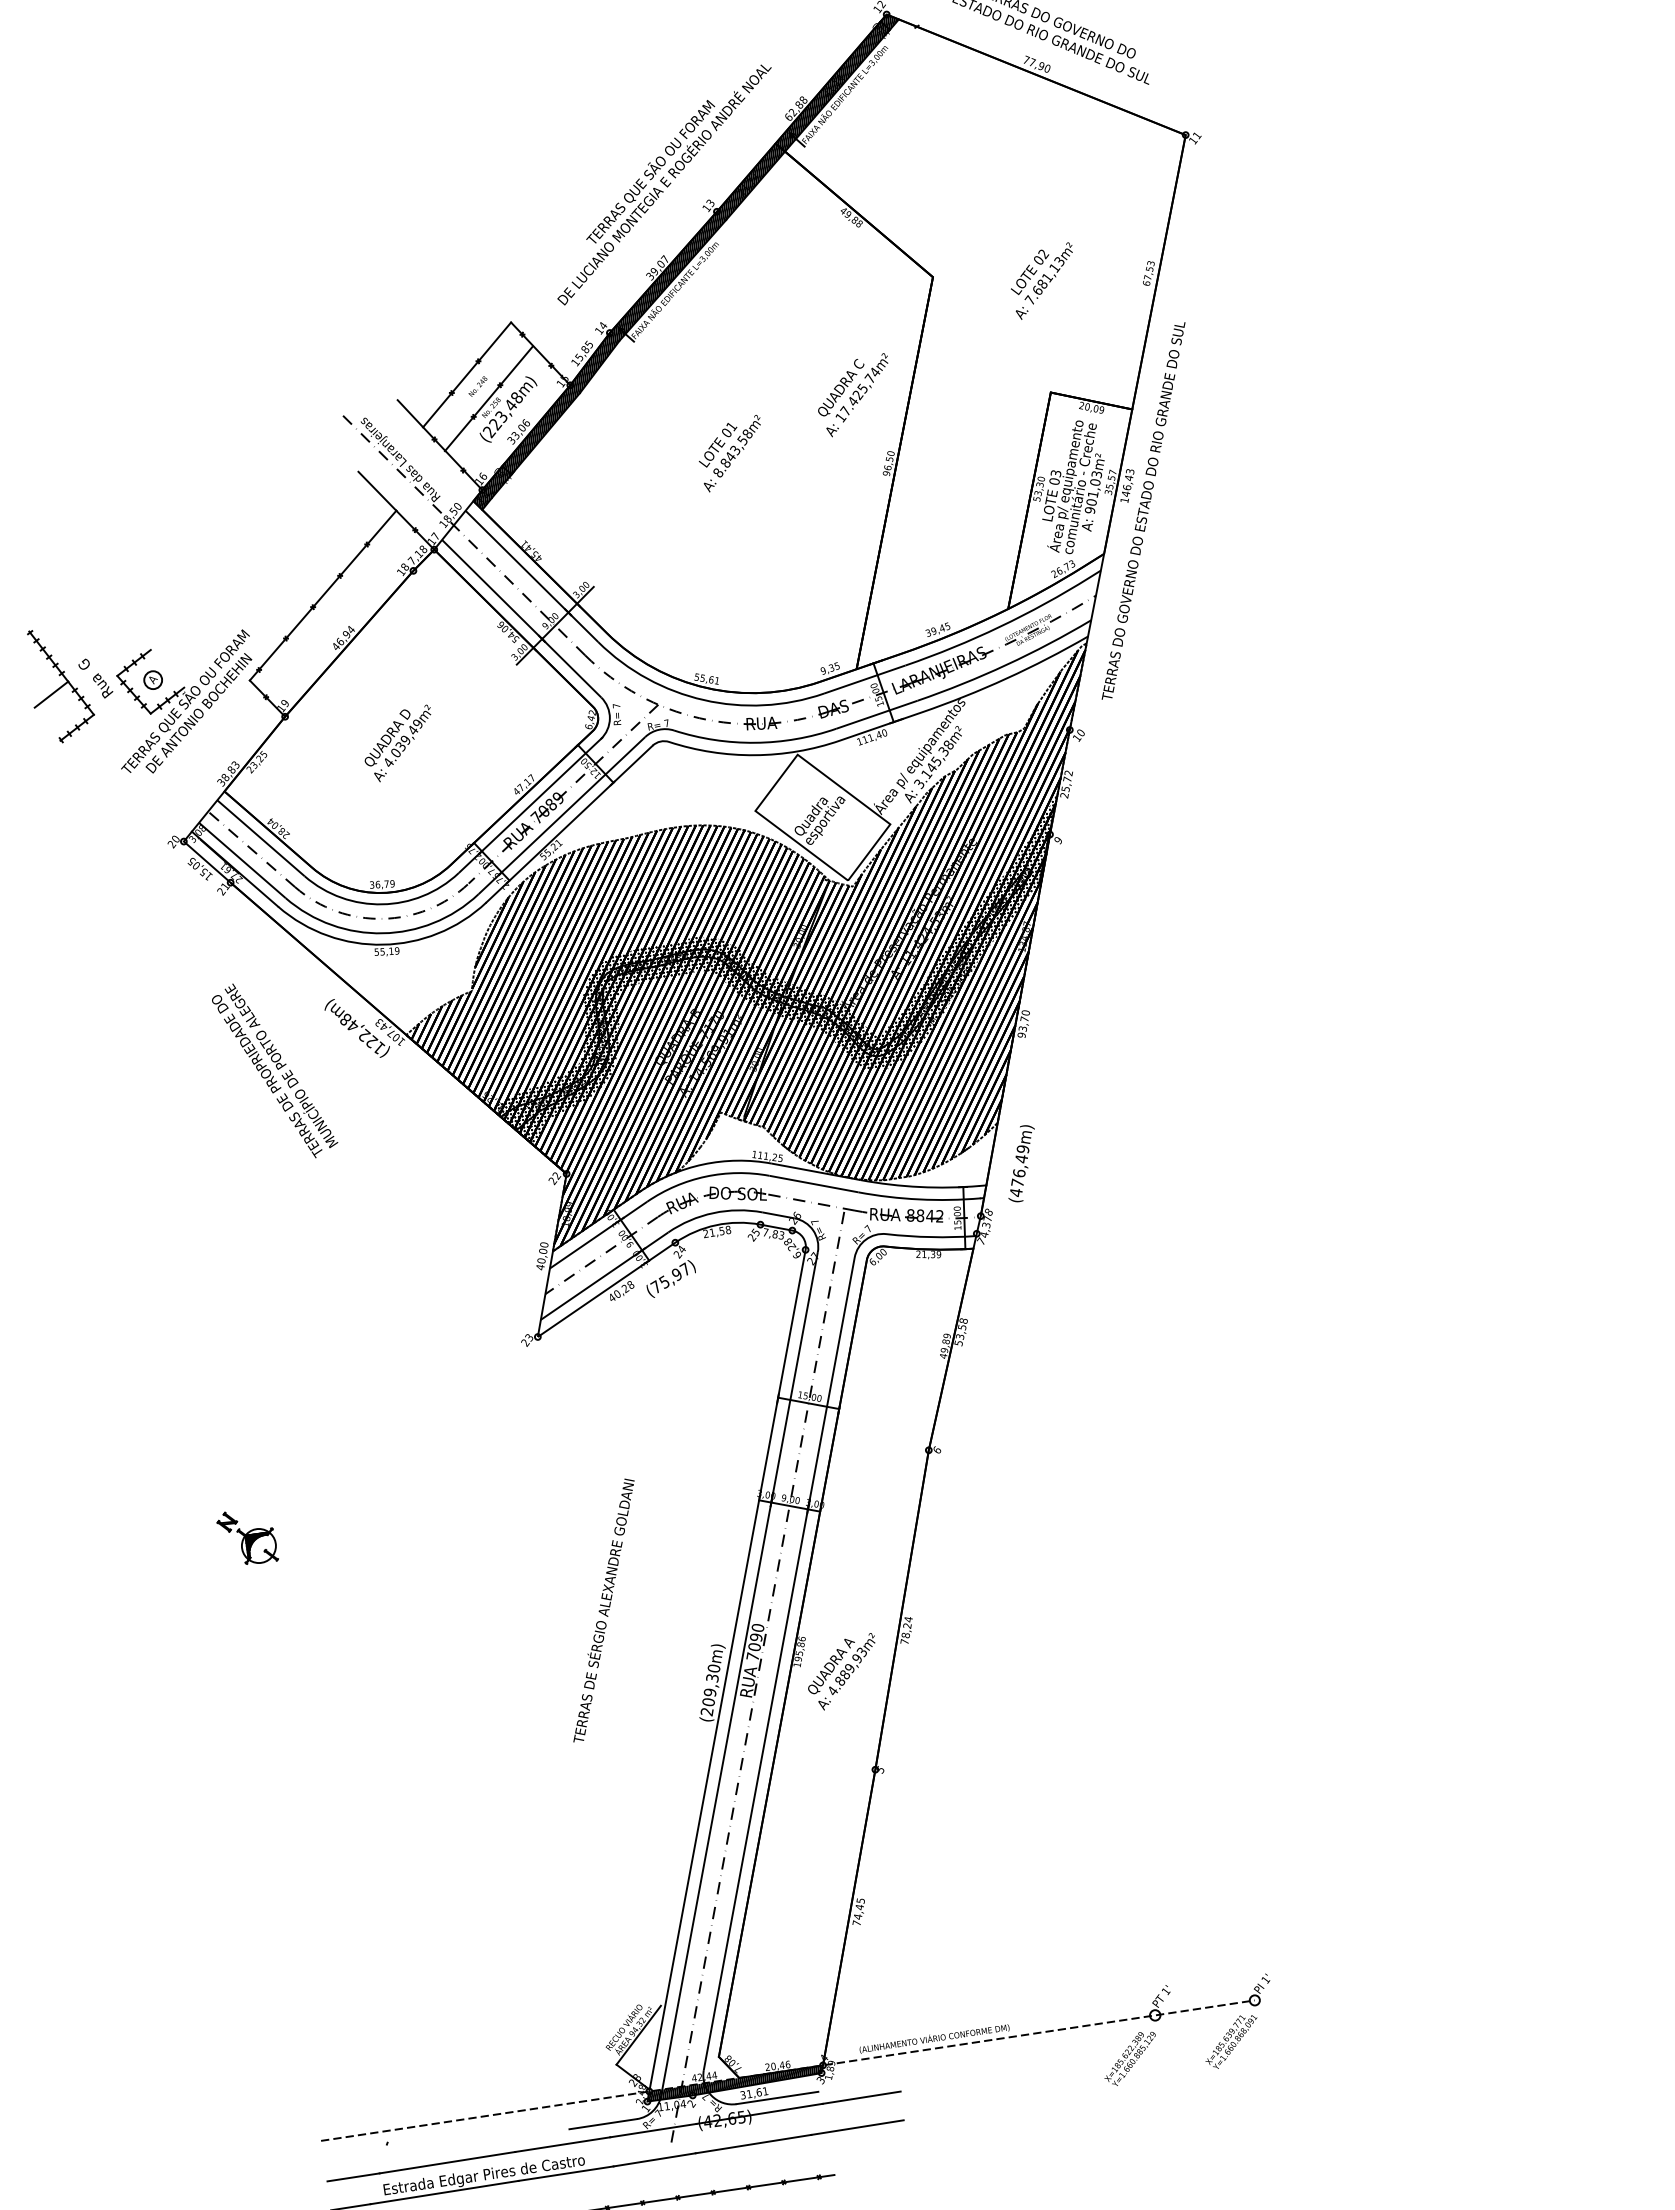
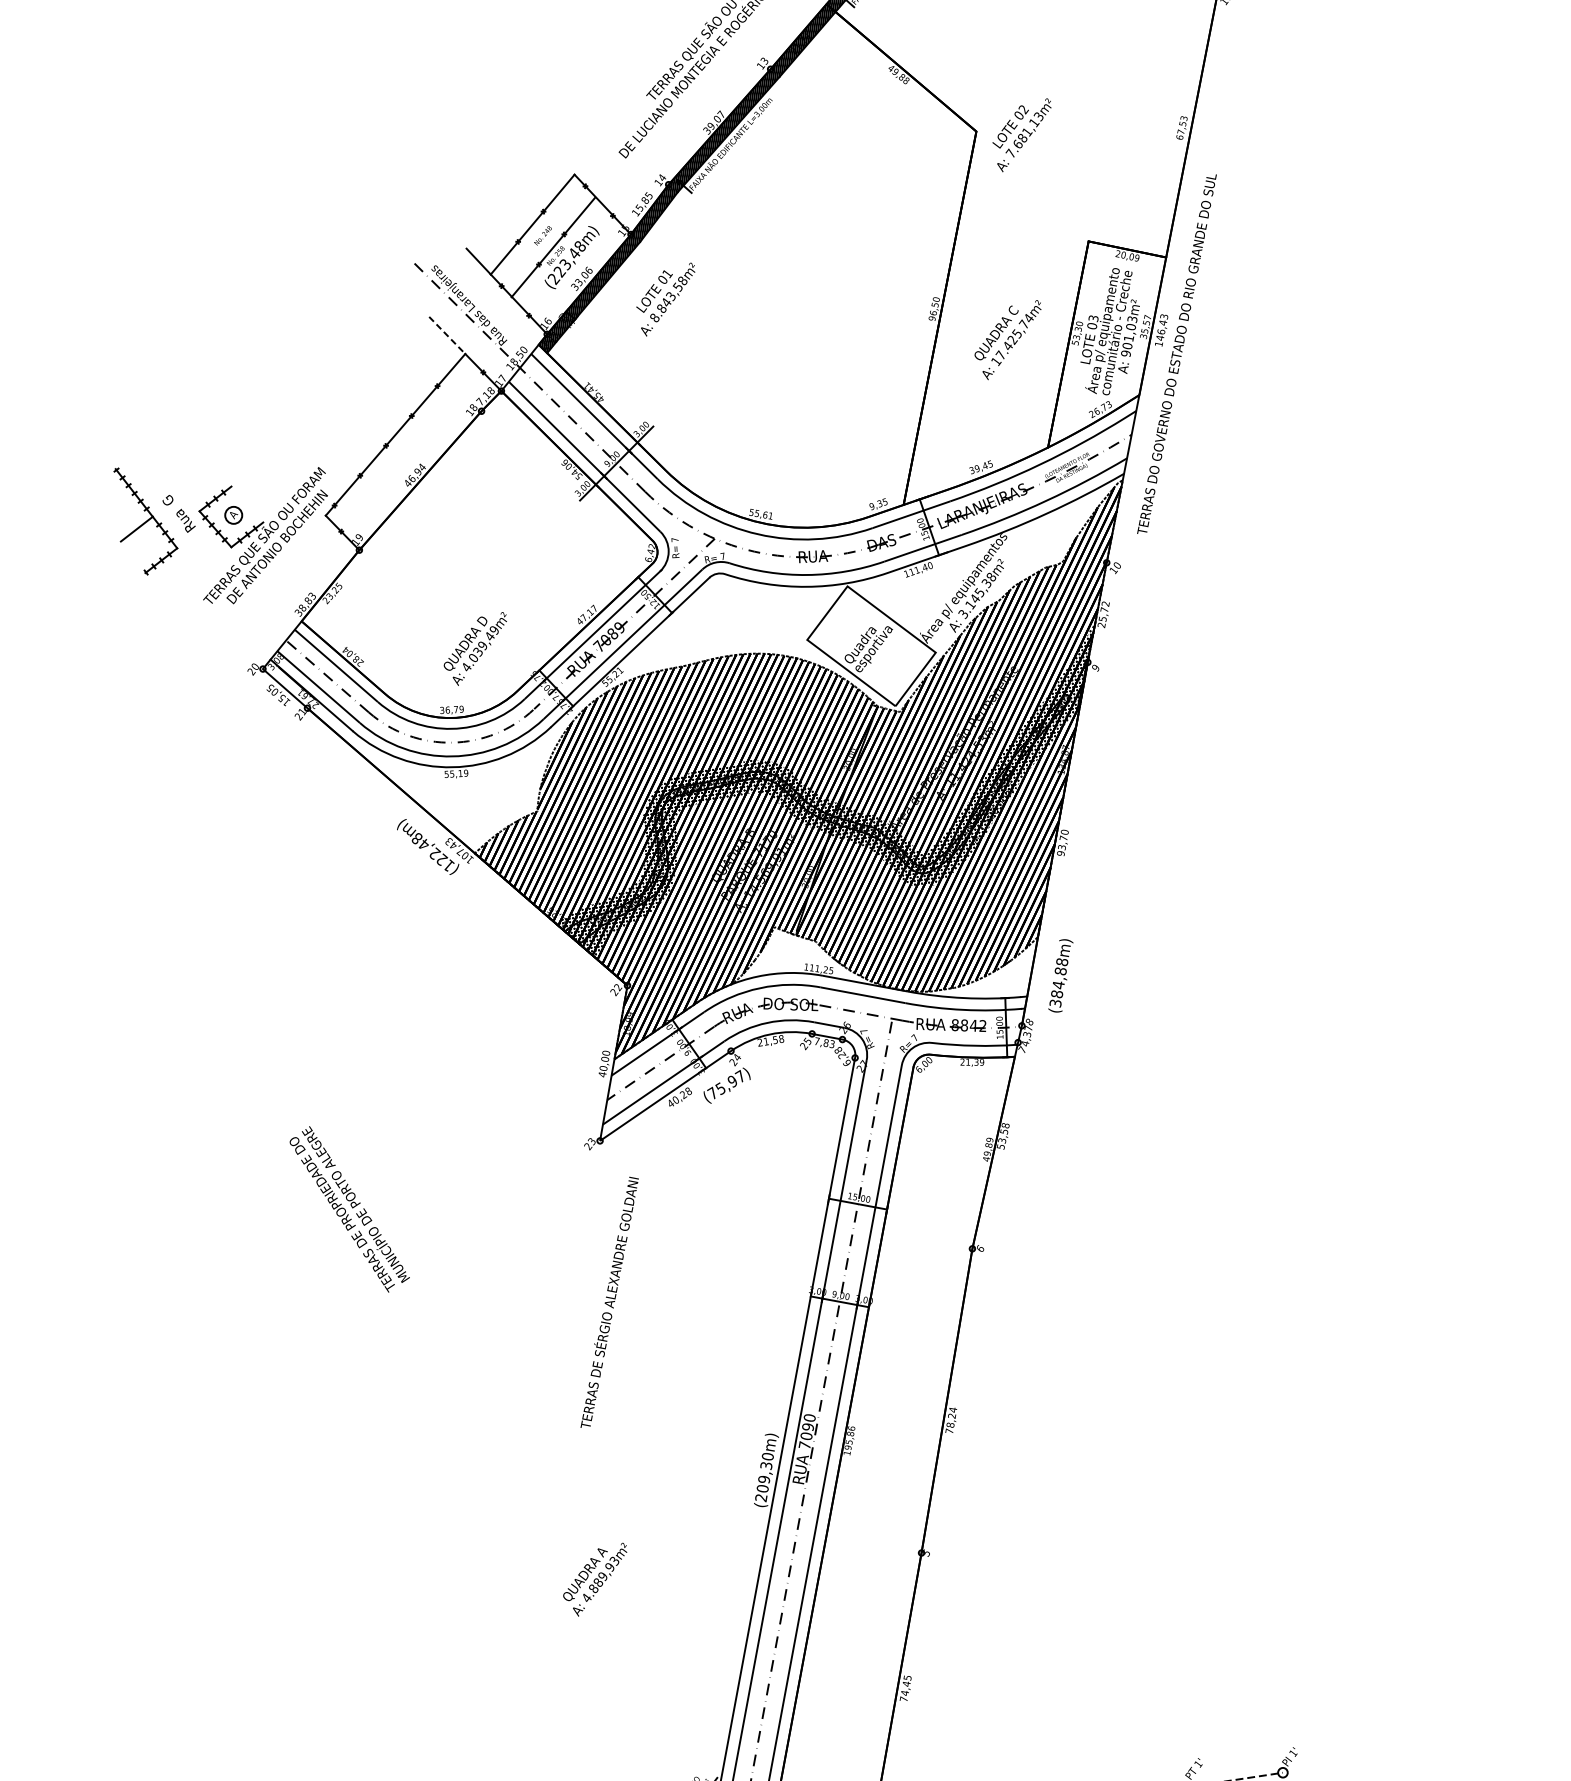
text: (1041, 280) -> (1021, 134), moved
text: (853, 395) -> (1008, 340), moved
text: (729, 453) -> (665, 299), moved
line: (377, 491) -> (447, 335), solid -> dashed
text: (397, 743) -> (474, 648), moved
text: (275, 1070) -> (350, 1209), moved
text: (1019, 1171) -> (1058, 983), (476,49m) -> (384,88m)
part: (247, 1537) -> (323, 1331), removed
text: (603, 1610) -> (609, 1302), moved
text: (841, 1671) -> (594, 1579), moved

